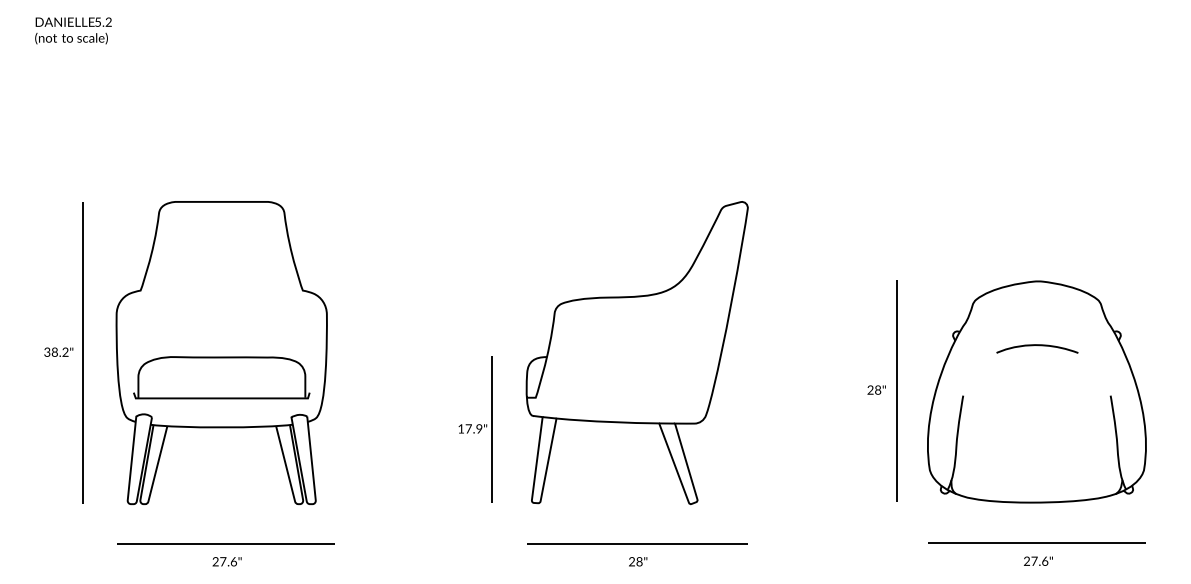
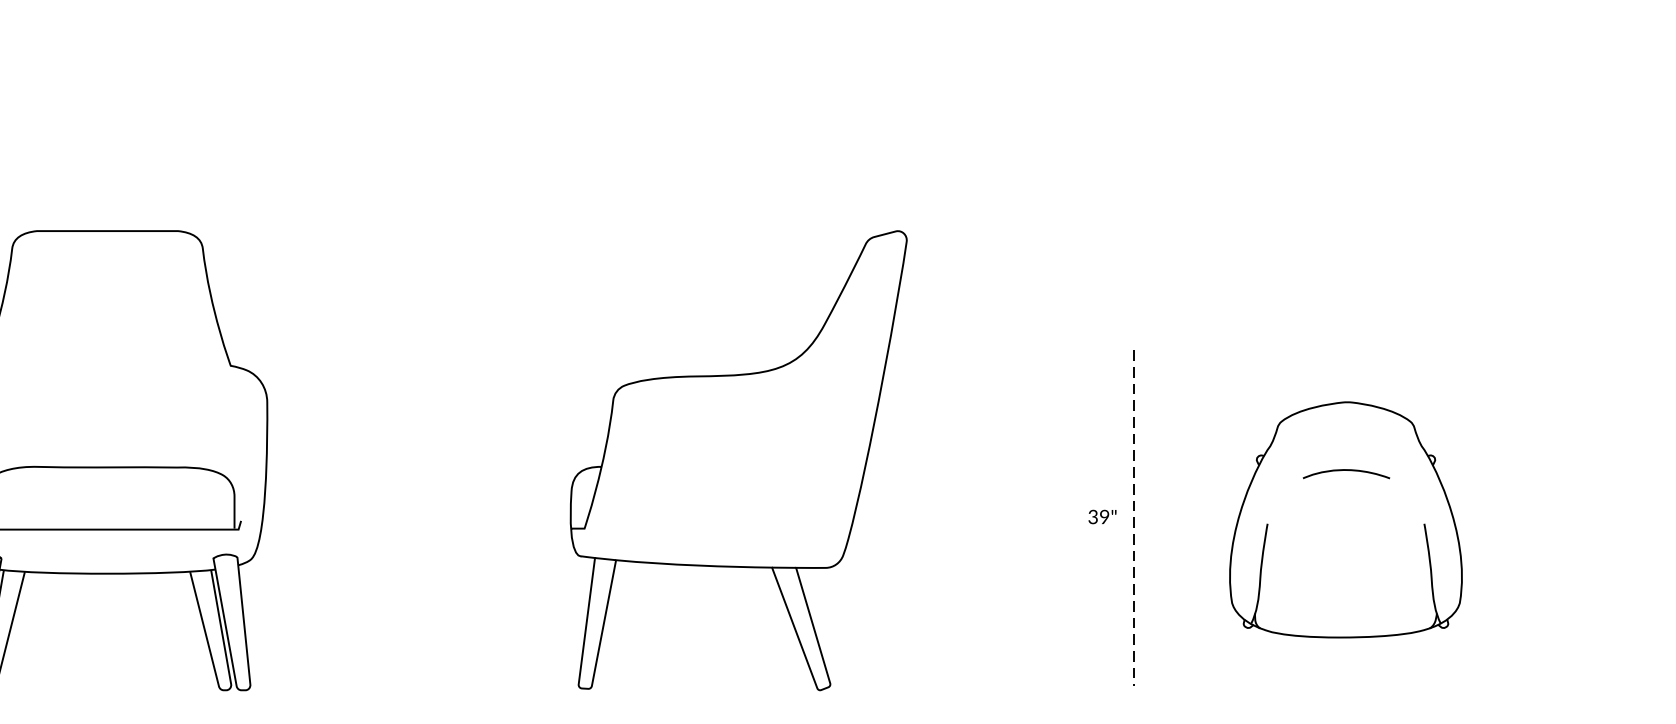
text: (874, 390) -> (1099, 517), 28" -> 39"
line: (897, 390) -> (1134, 517), solid -> dashed
part: (1036, 391) -> (1345, 519), size x0.7
part: (475, 429) -> (493, 576), removed

